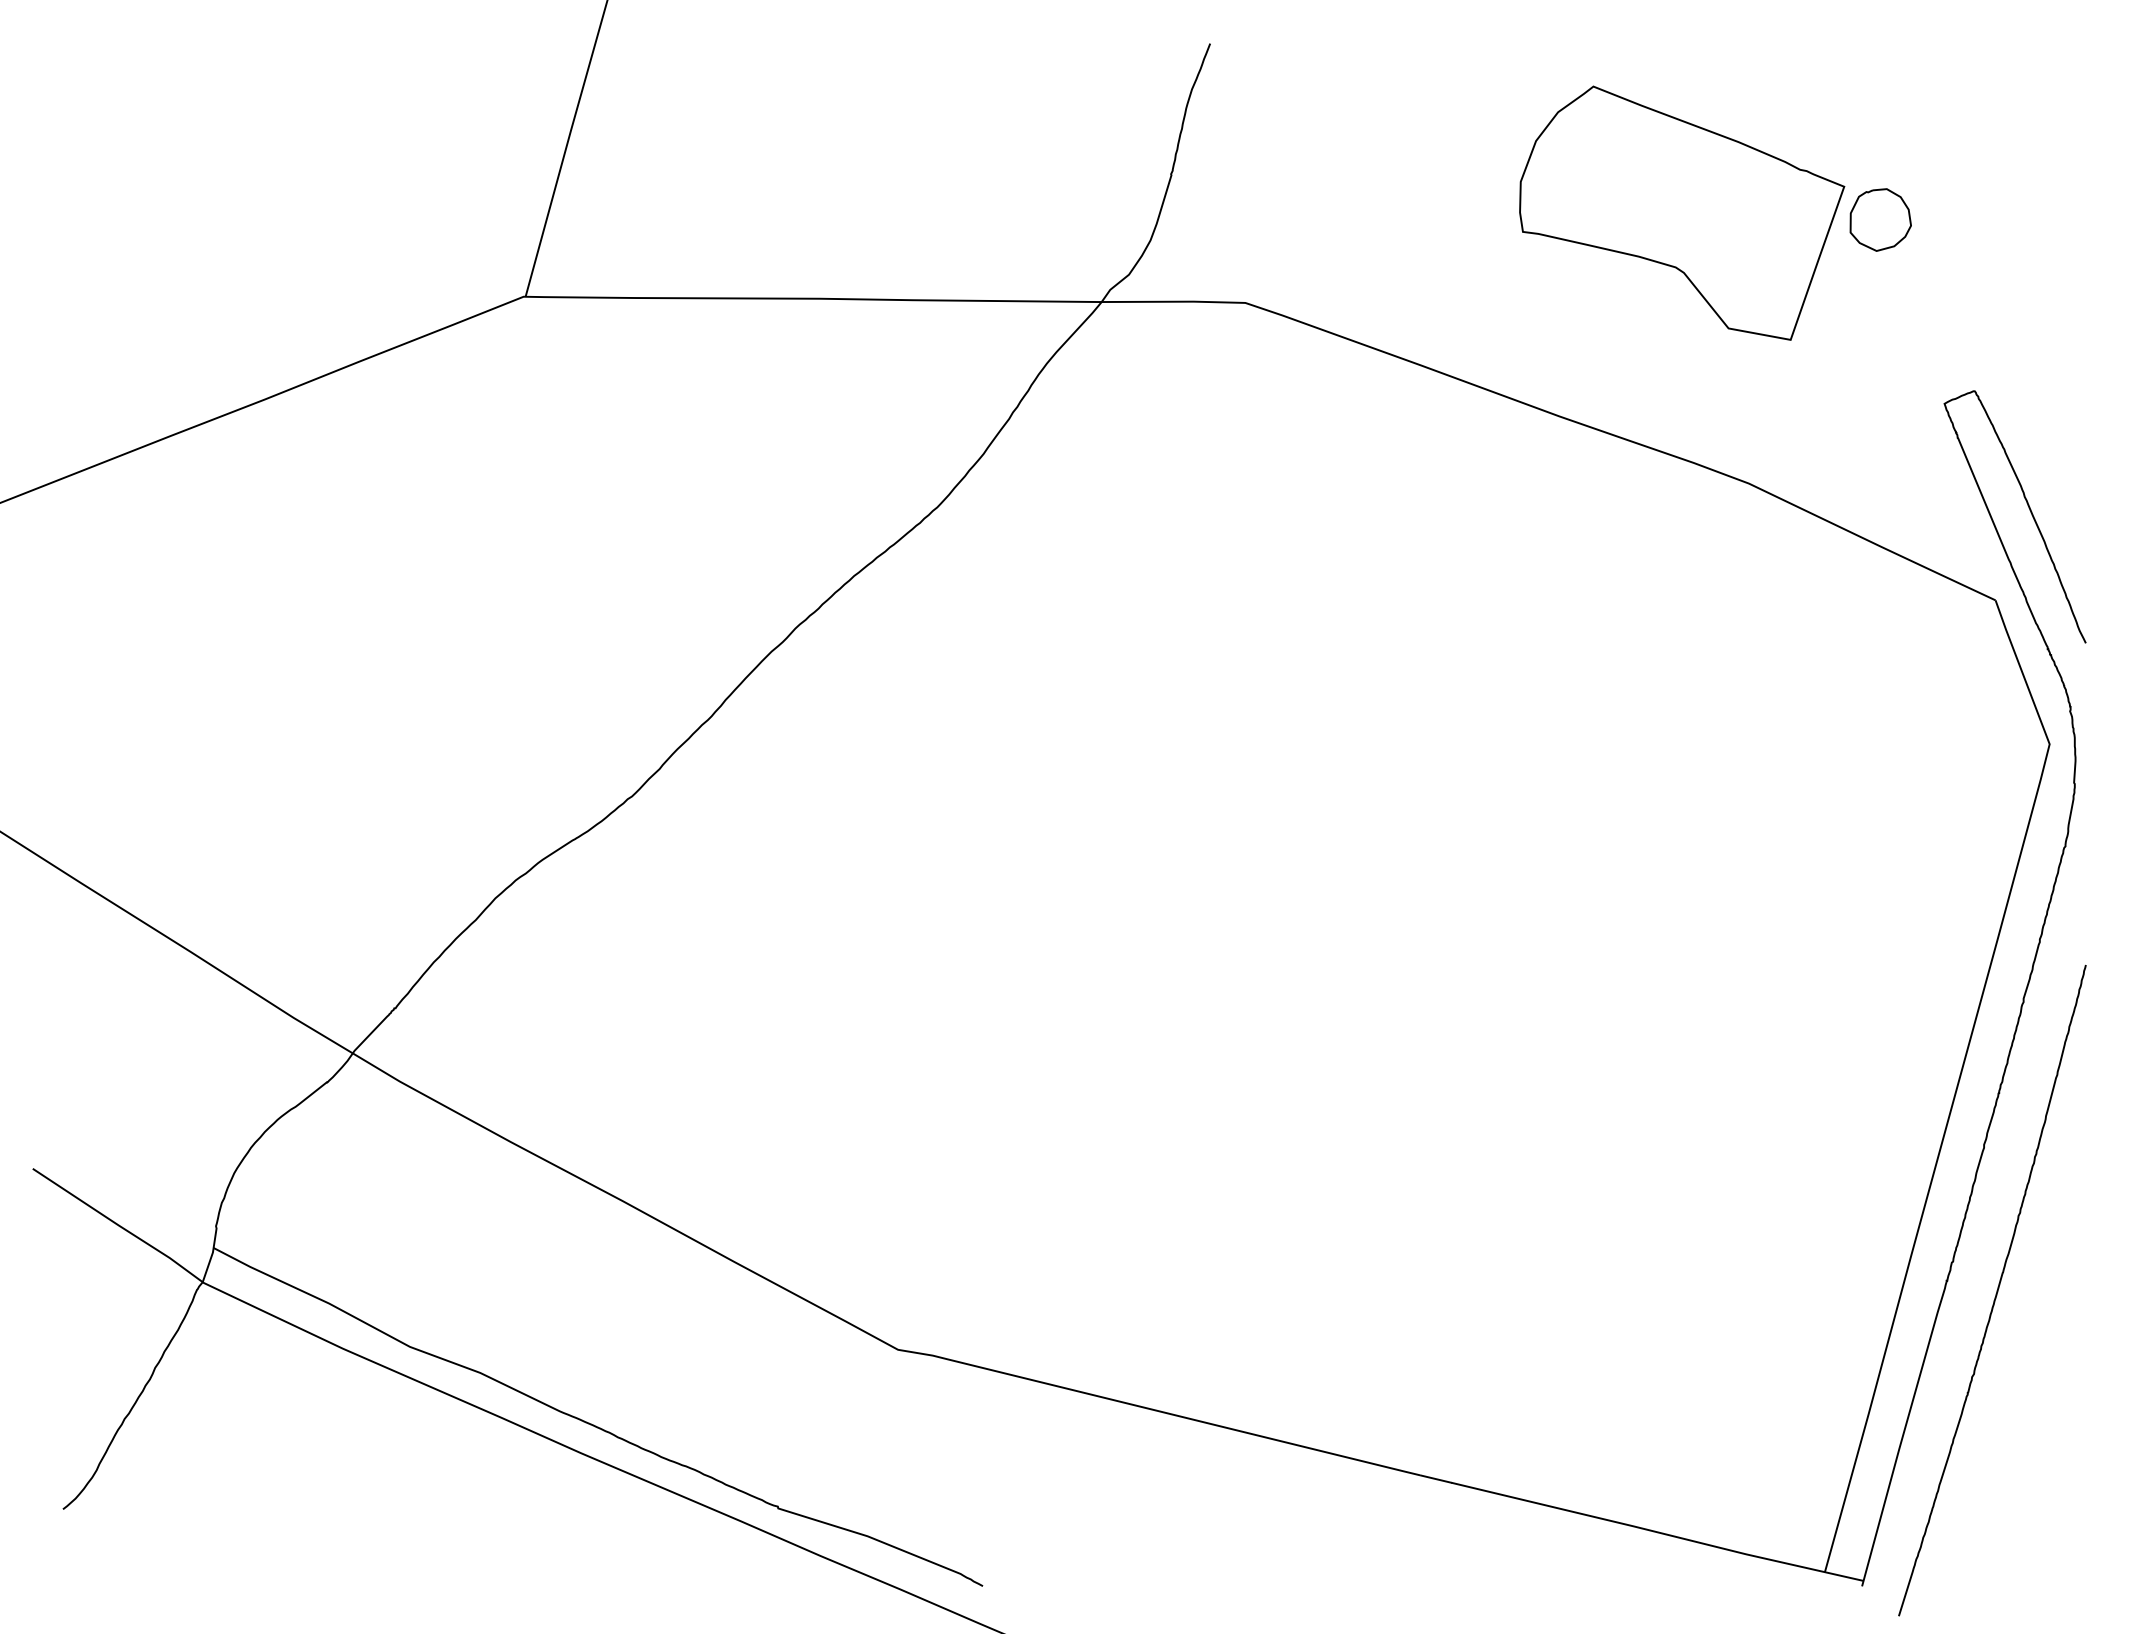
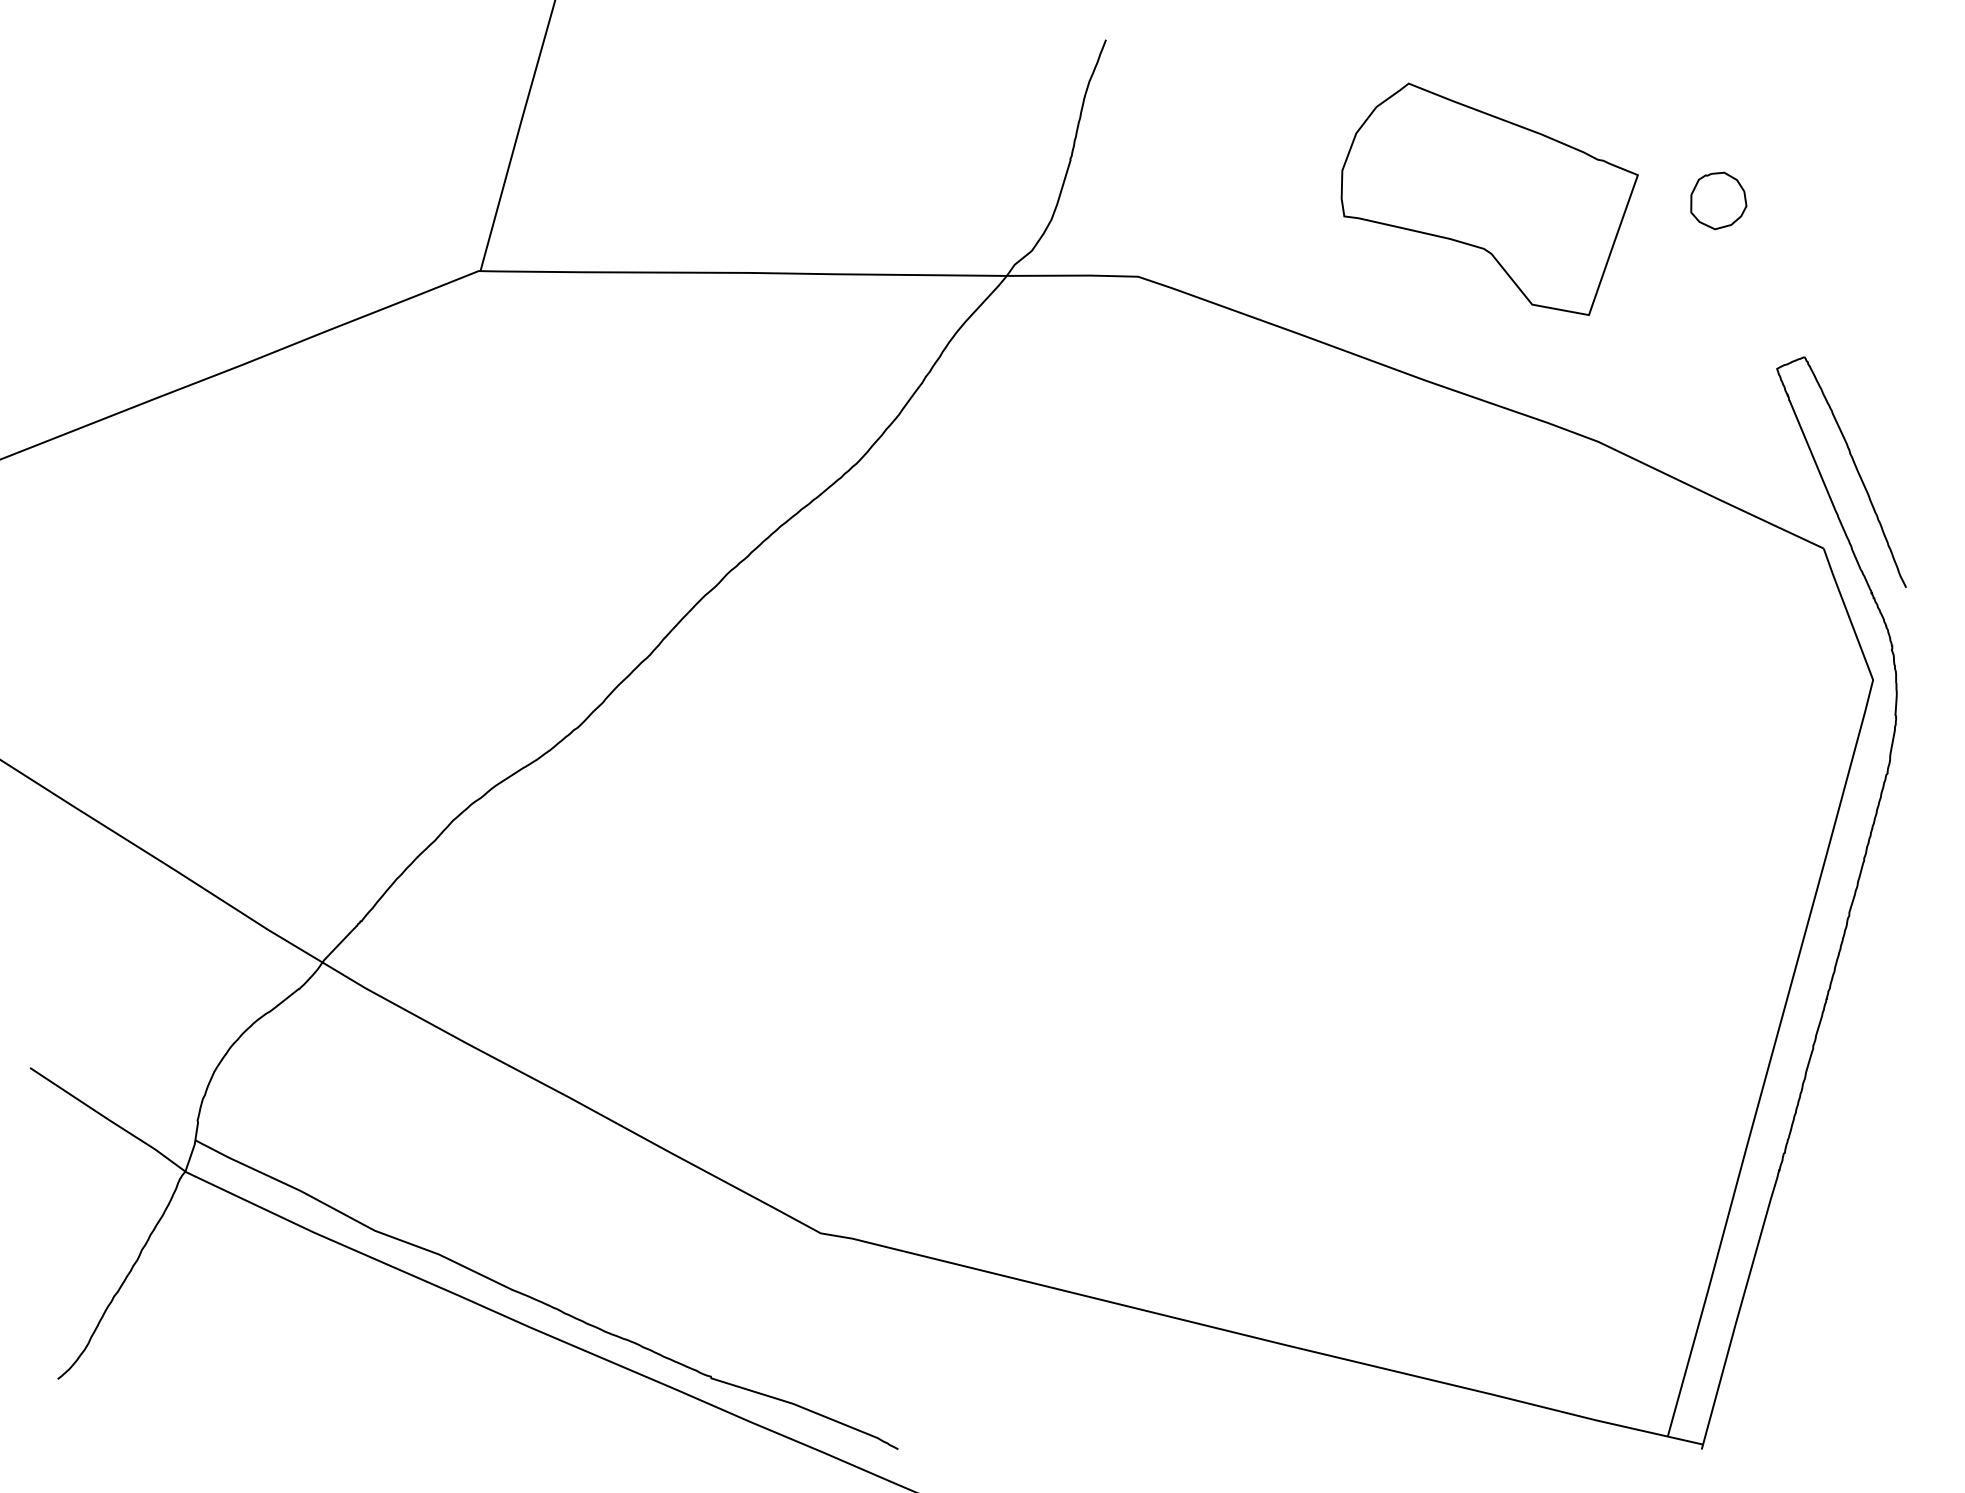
part: (1682, 212) -> (1490, 198), moved
curve: (1996, 1290) -> (1824, 1179), removed

